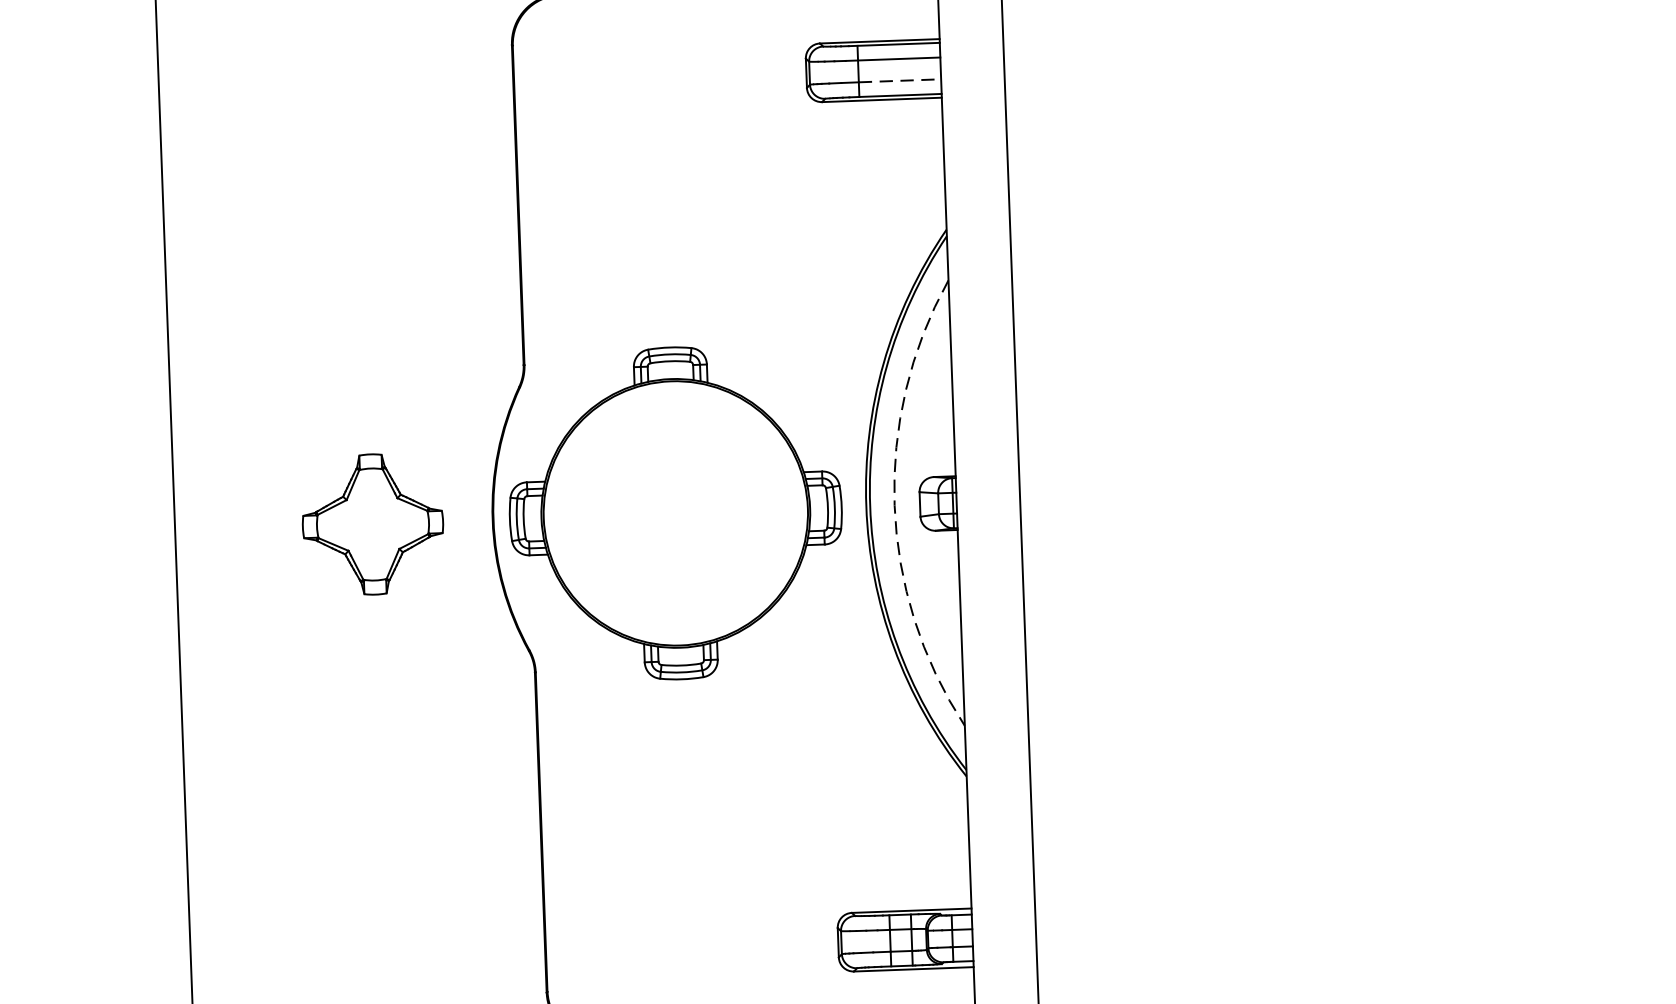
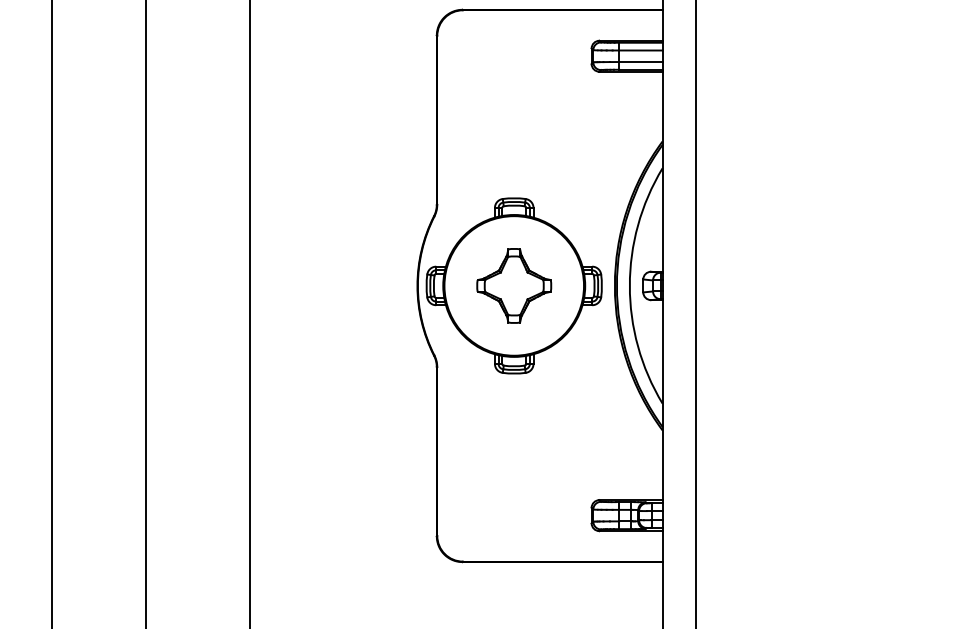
line: (899, 81) -> (640, 62), dashed -> solid
arc: (893, 504) -> (629, 285), dashed -> solid
part: (373, 523) -> (514, 285), moved

